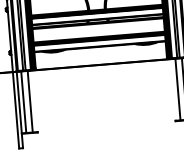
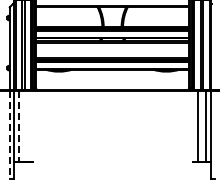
line: (29, 101) -> (26, 125), removed
line: (23, 102) -> (19, 126), solid -> dashed
line: (15, 110) -> (9, 135), solid -> dashed

